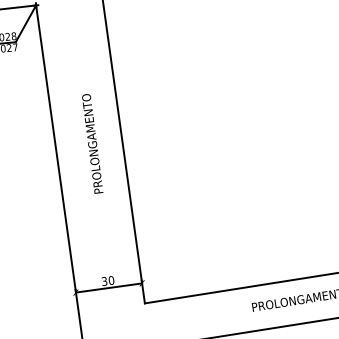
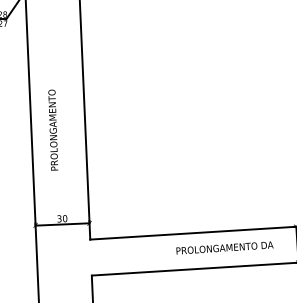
text: (92, 143) -> (53, 129), moved

